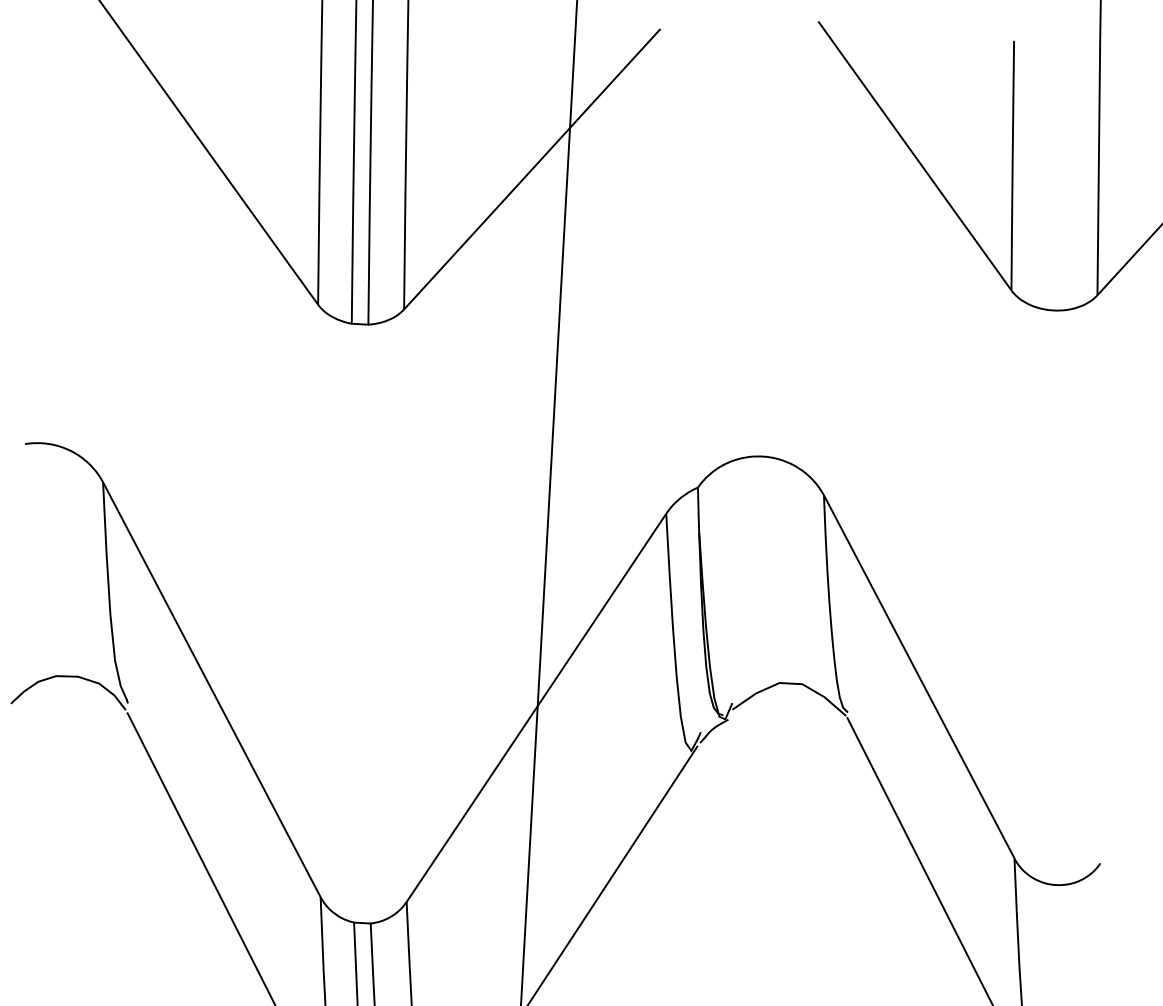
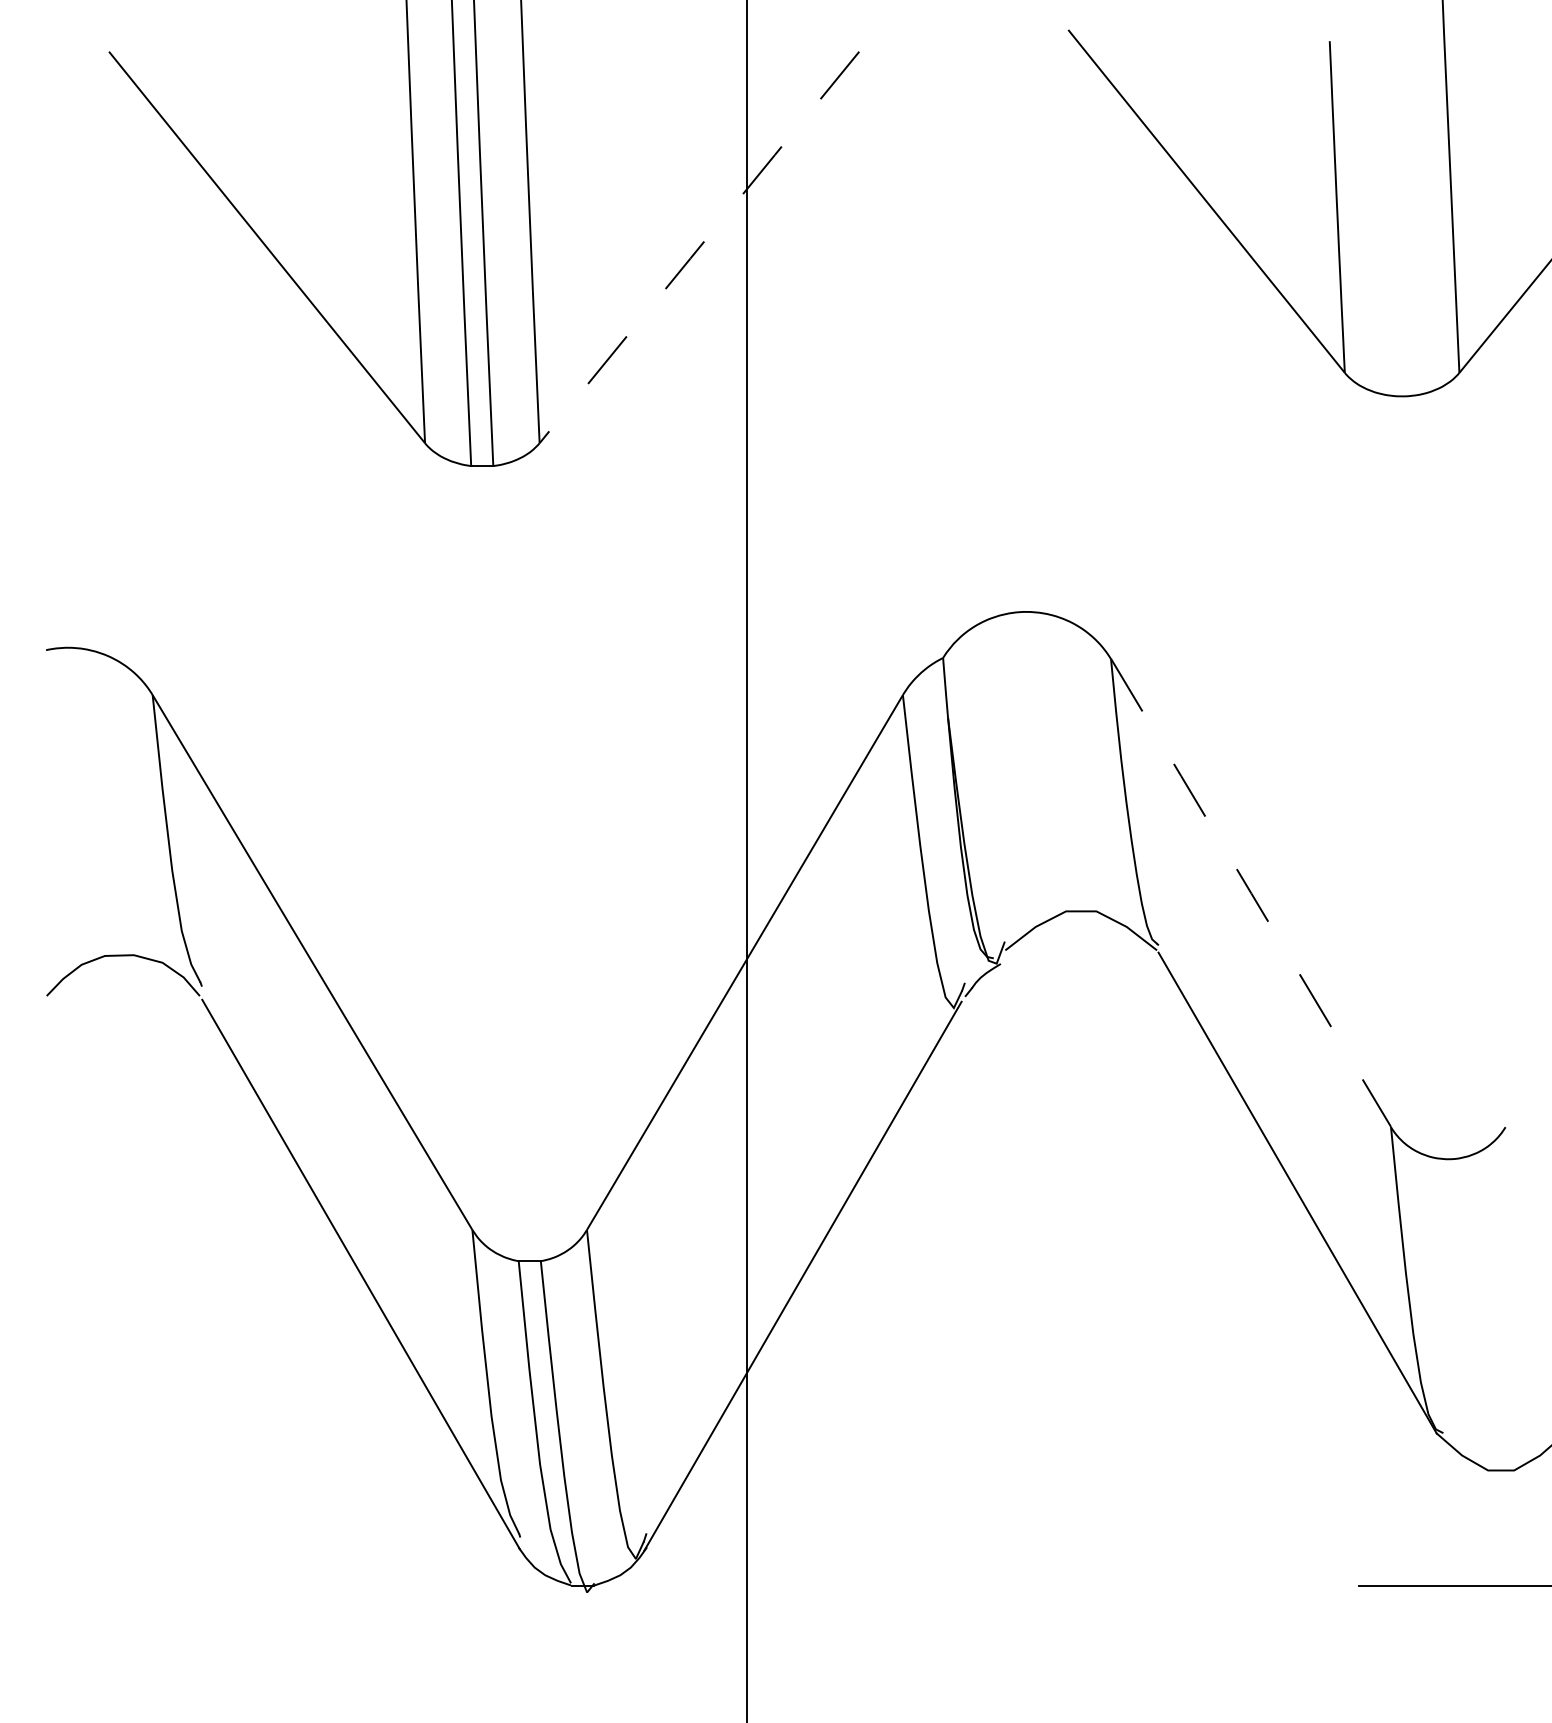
line: (532, 169) -> (699, 247), solid -> dashed
line: (918, 676) -> (1250, 892), solid -> dashed

